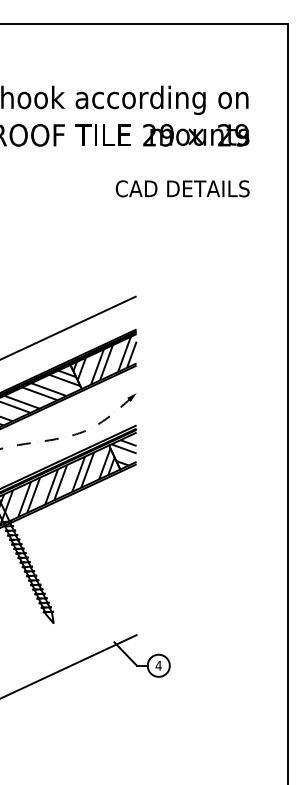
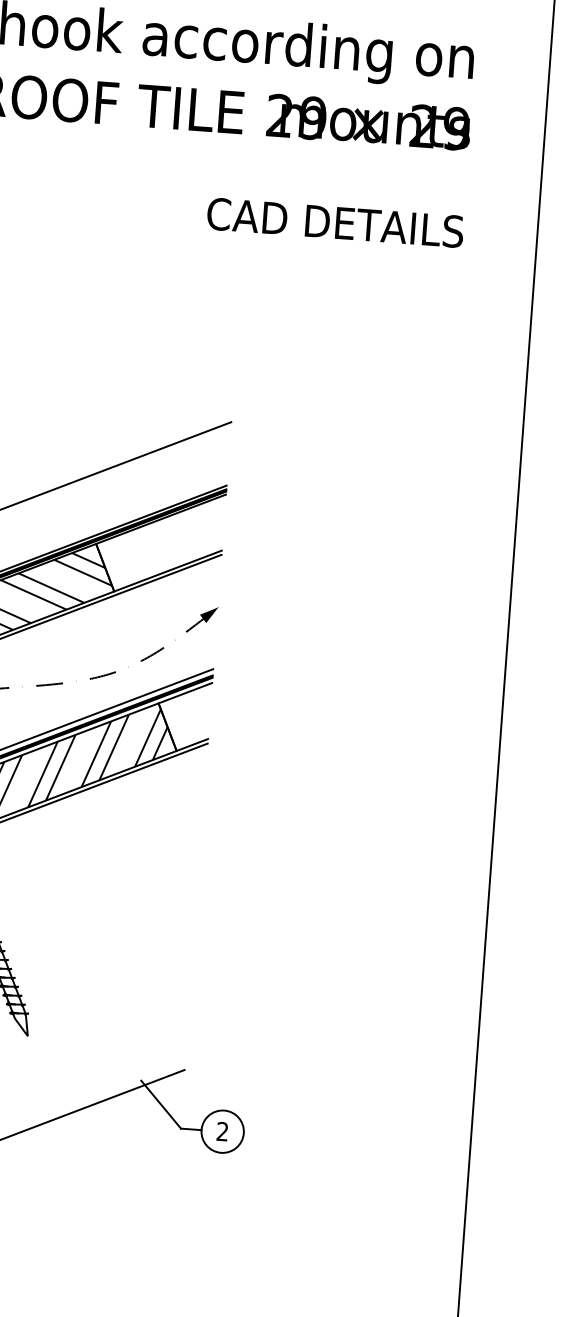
hatch: (104, 360) -> (161, 540), removed
hatch: (123, 452) -> (185, 718), removed
text: (158, 665) -> (222, 1131), 4 -> 2

